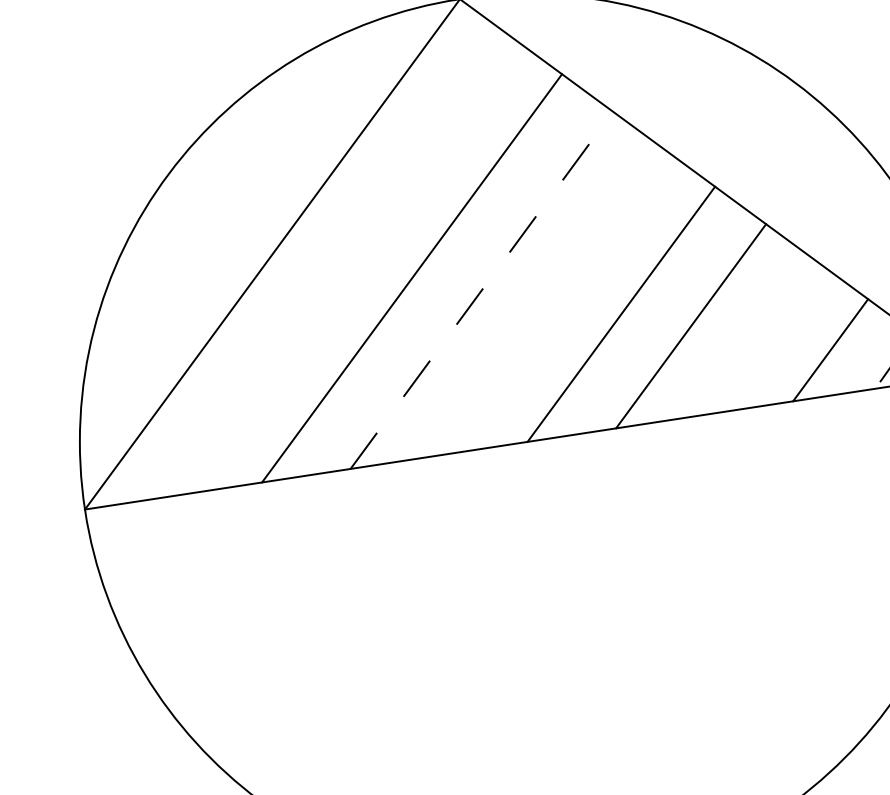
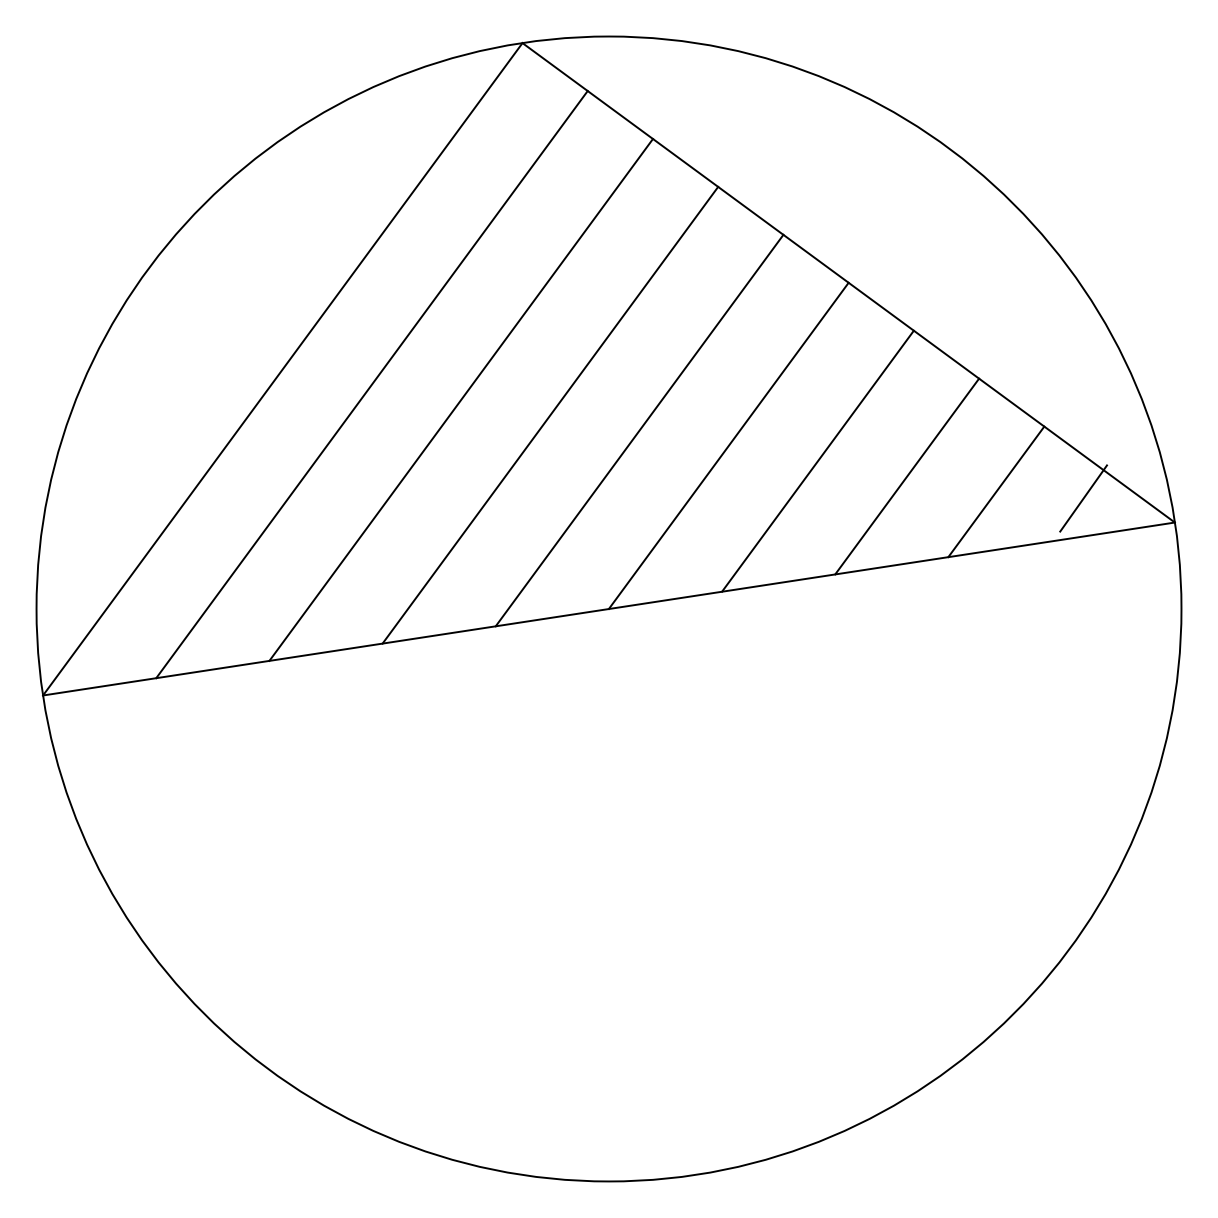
line: (341, 266) -> (371, 384), added
line: (481, 289) -> (550, 414), dashed -> solid
line: (551, 302) -> (639, 430), added
line: (761, 338) -> (907, 476), added

